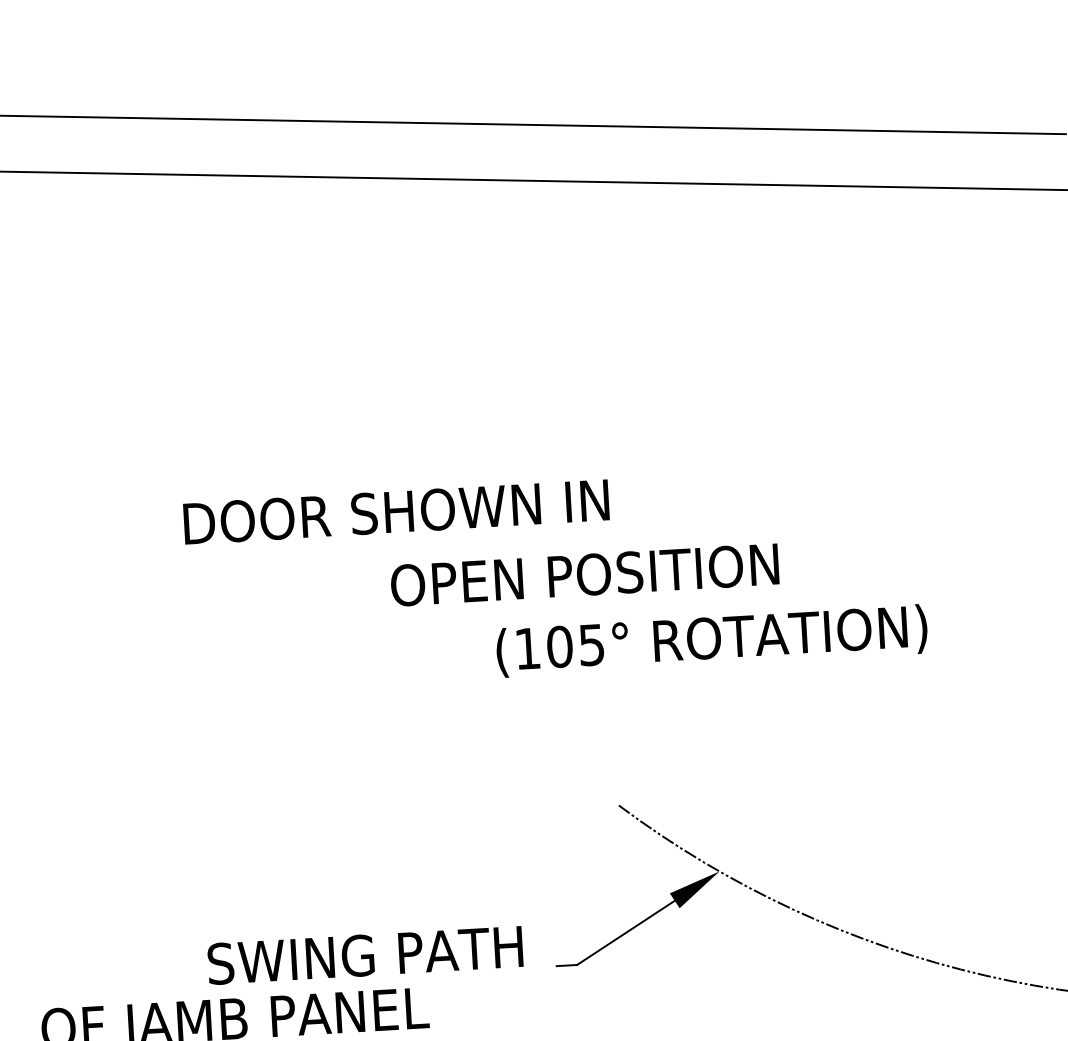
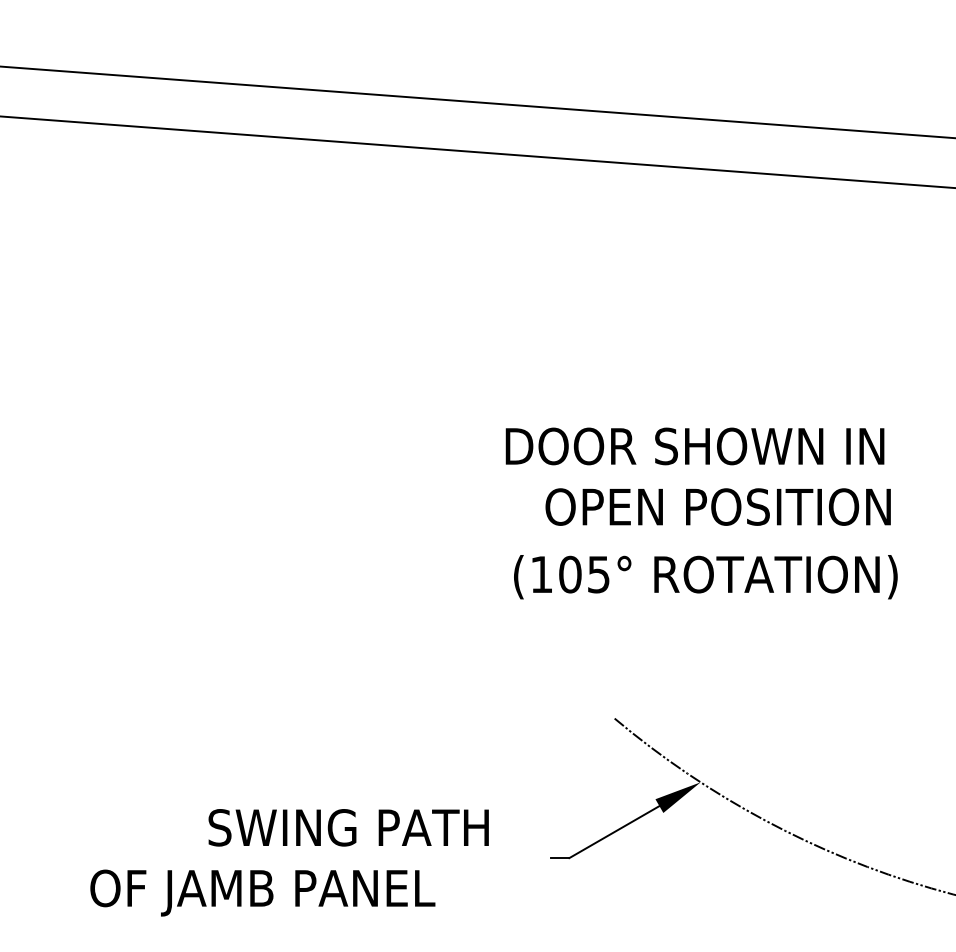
text: (395, 512) -> (694, 446), moved
text: (584, 574) -> (717, 506), moved
text: (365, 955) -> (348, 827), moved

